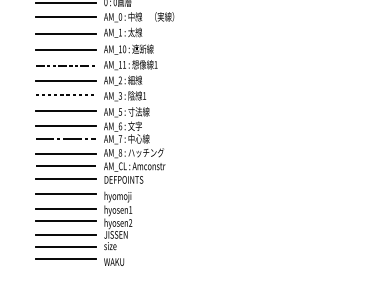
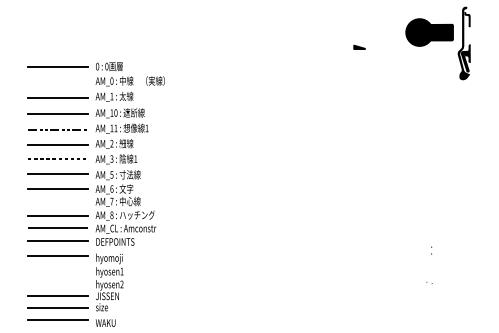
line: (65, 17) -> (57, 81), removed
line: (65, 137) -> (57, 200), removed
line: (65, 208) -> (57, 270), removed
line: (65, 220) -> (57, 282), removed

